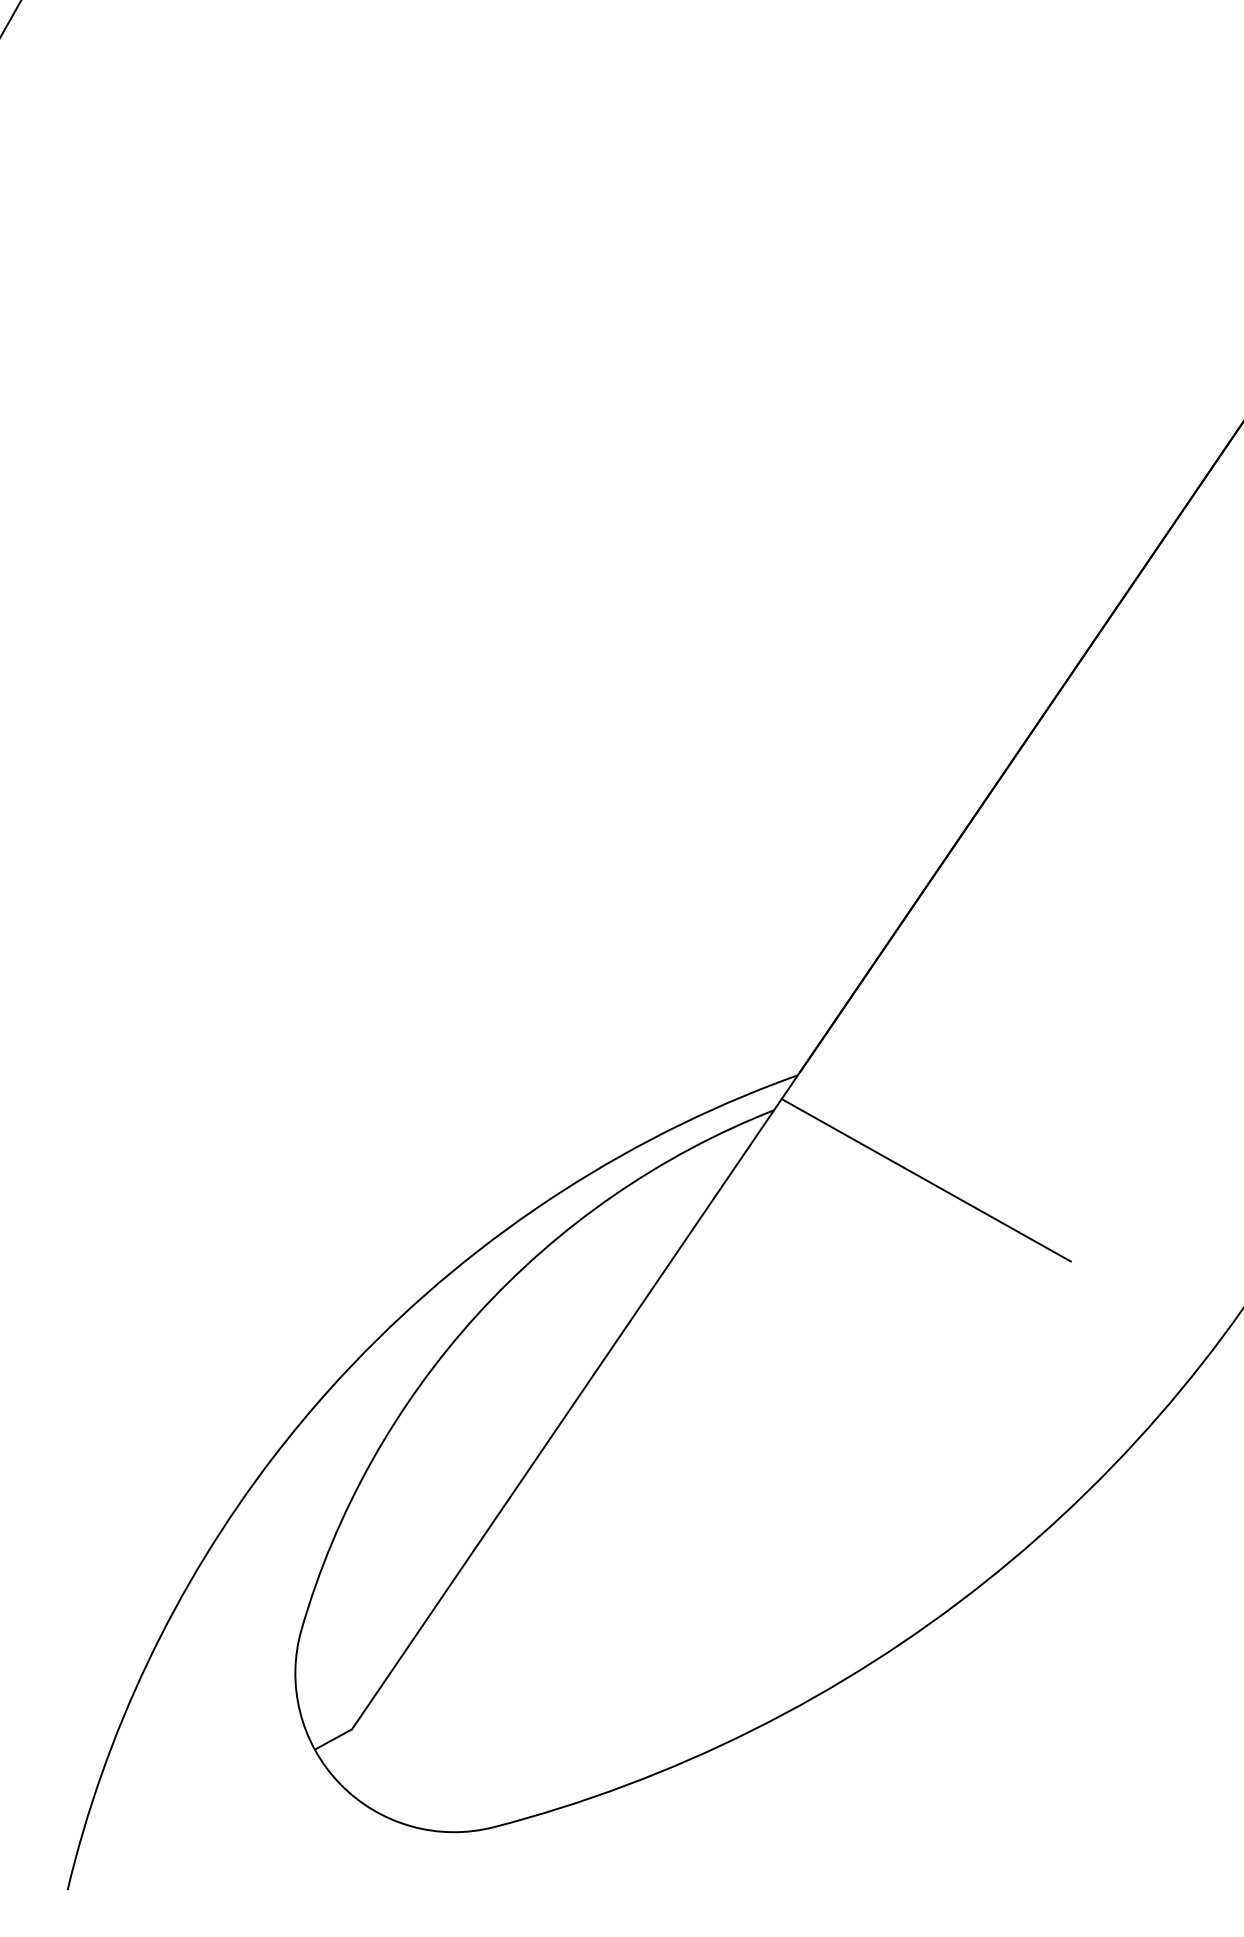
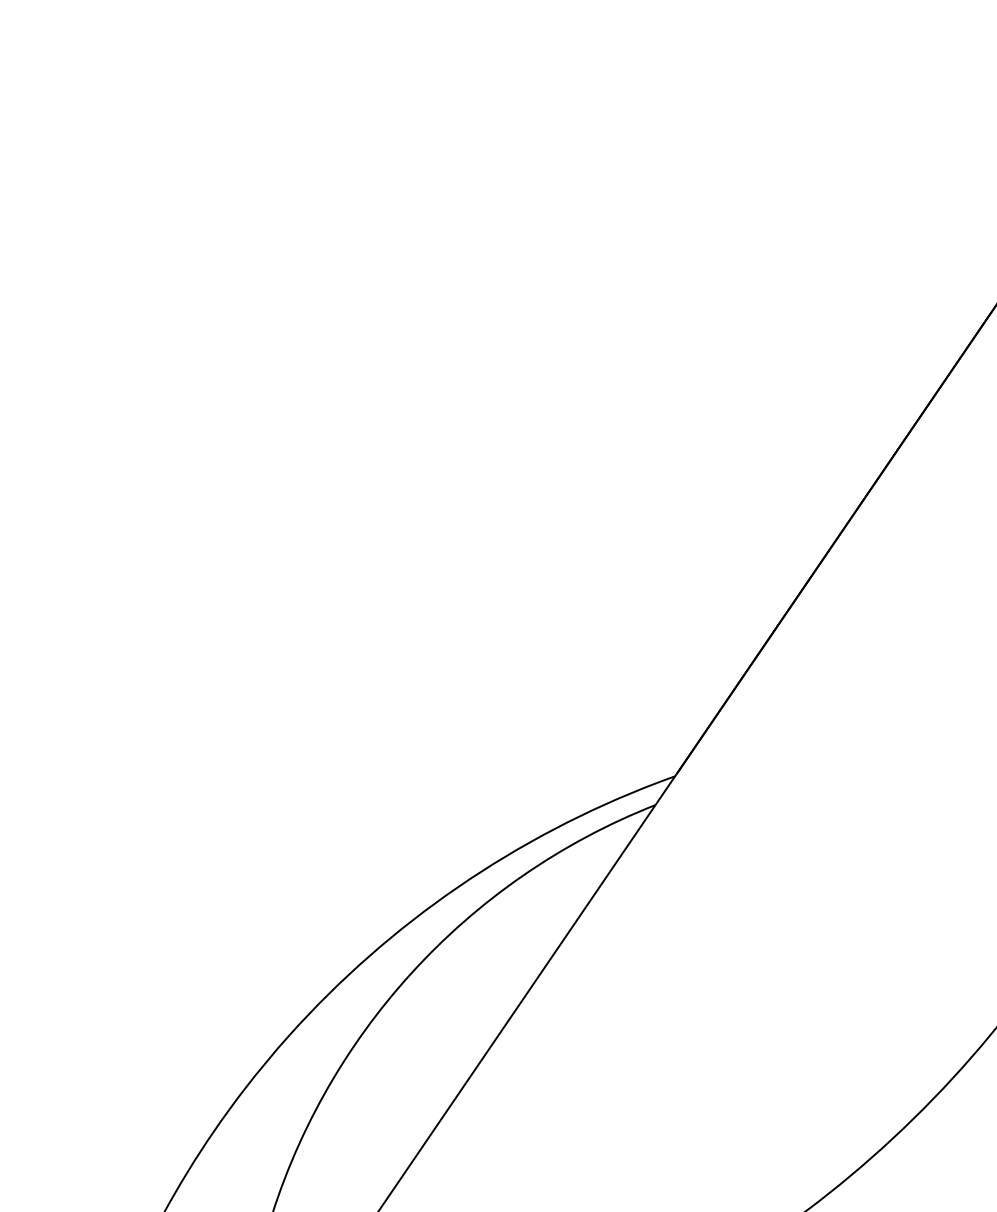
line: (925, 1180) -> (780, 862), removed

